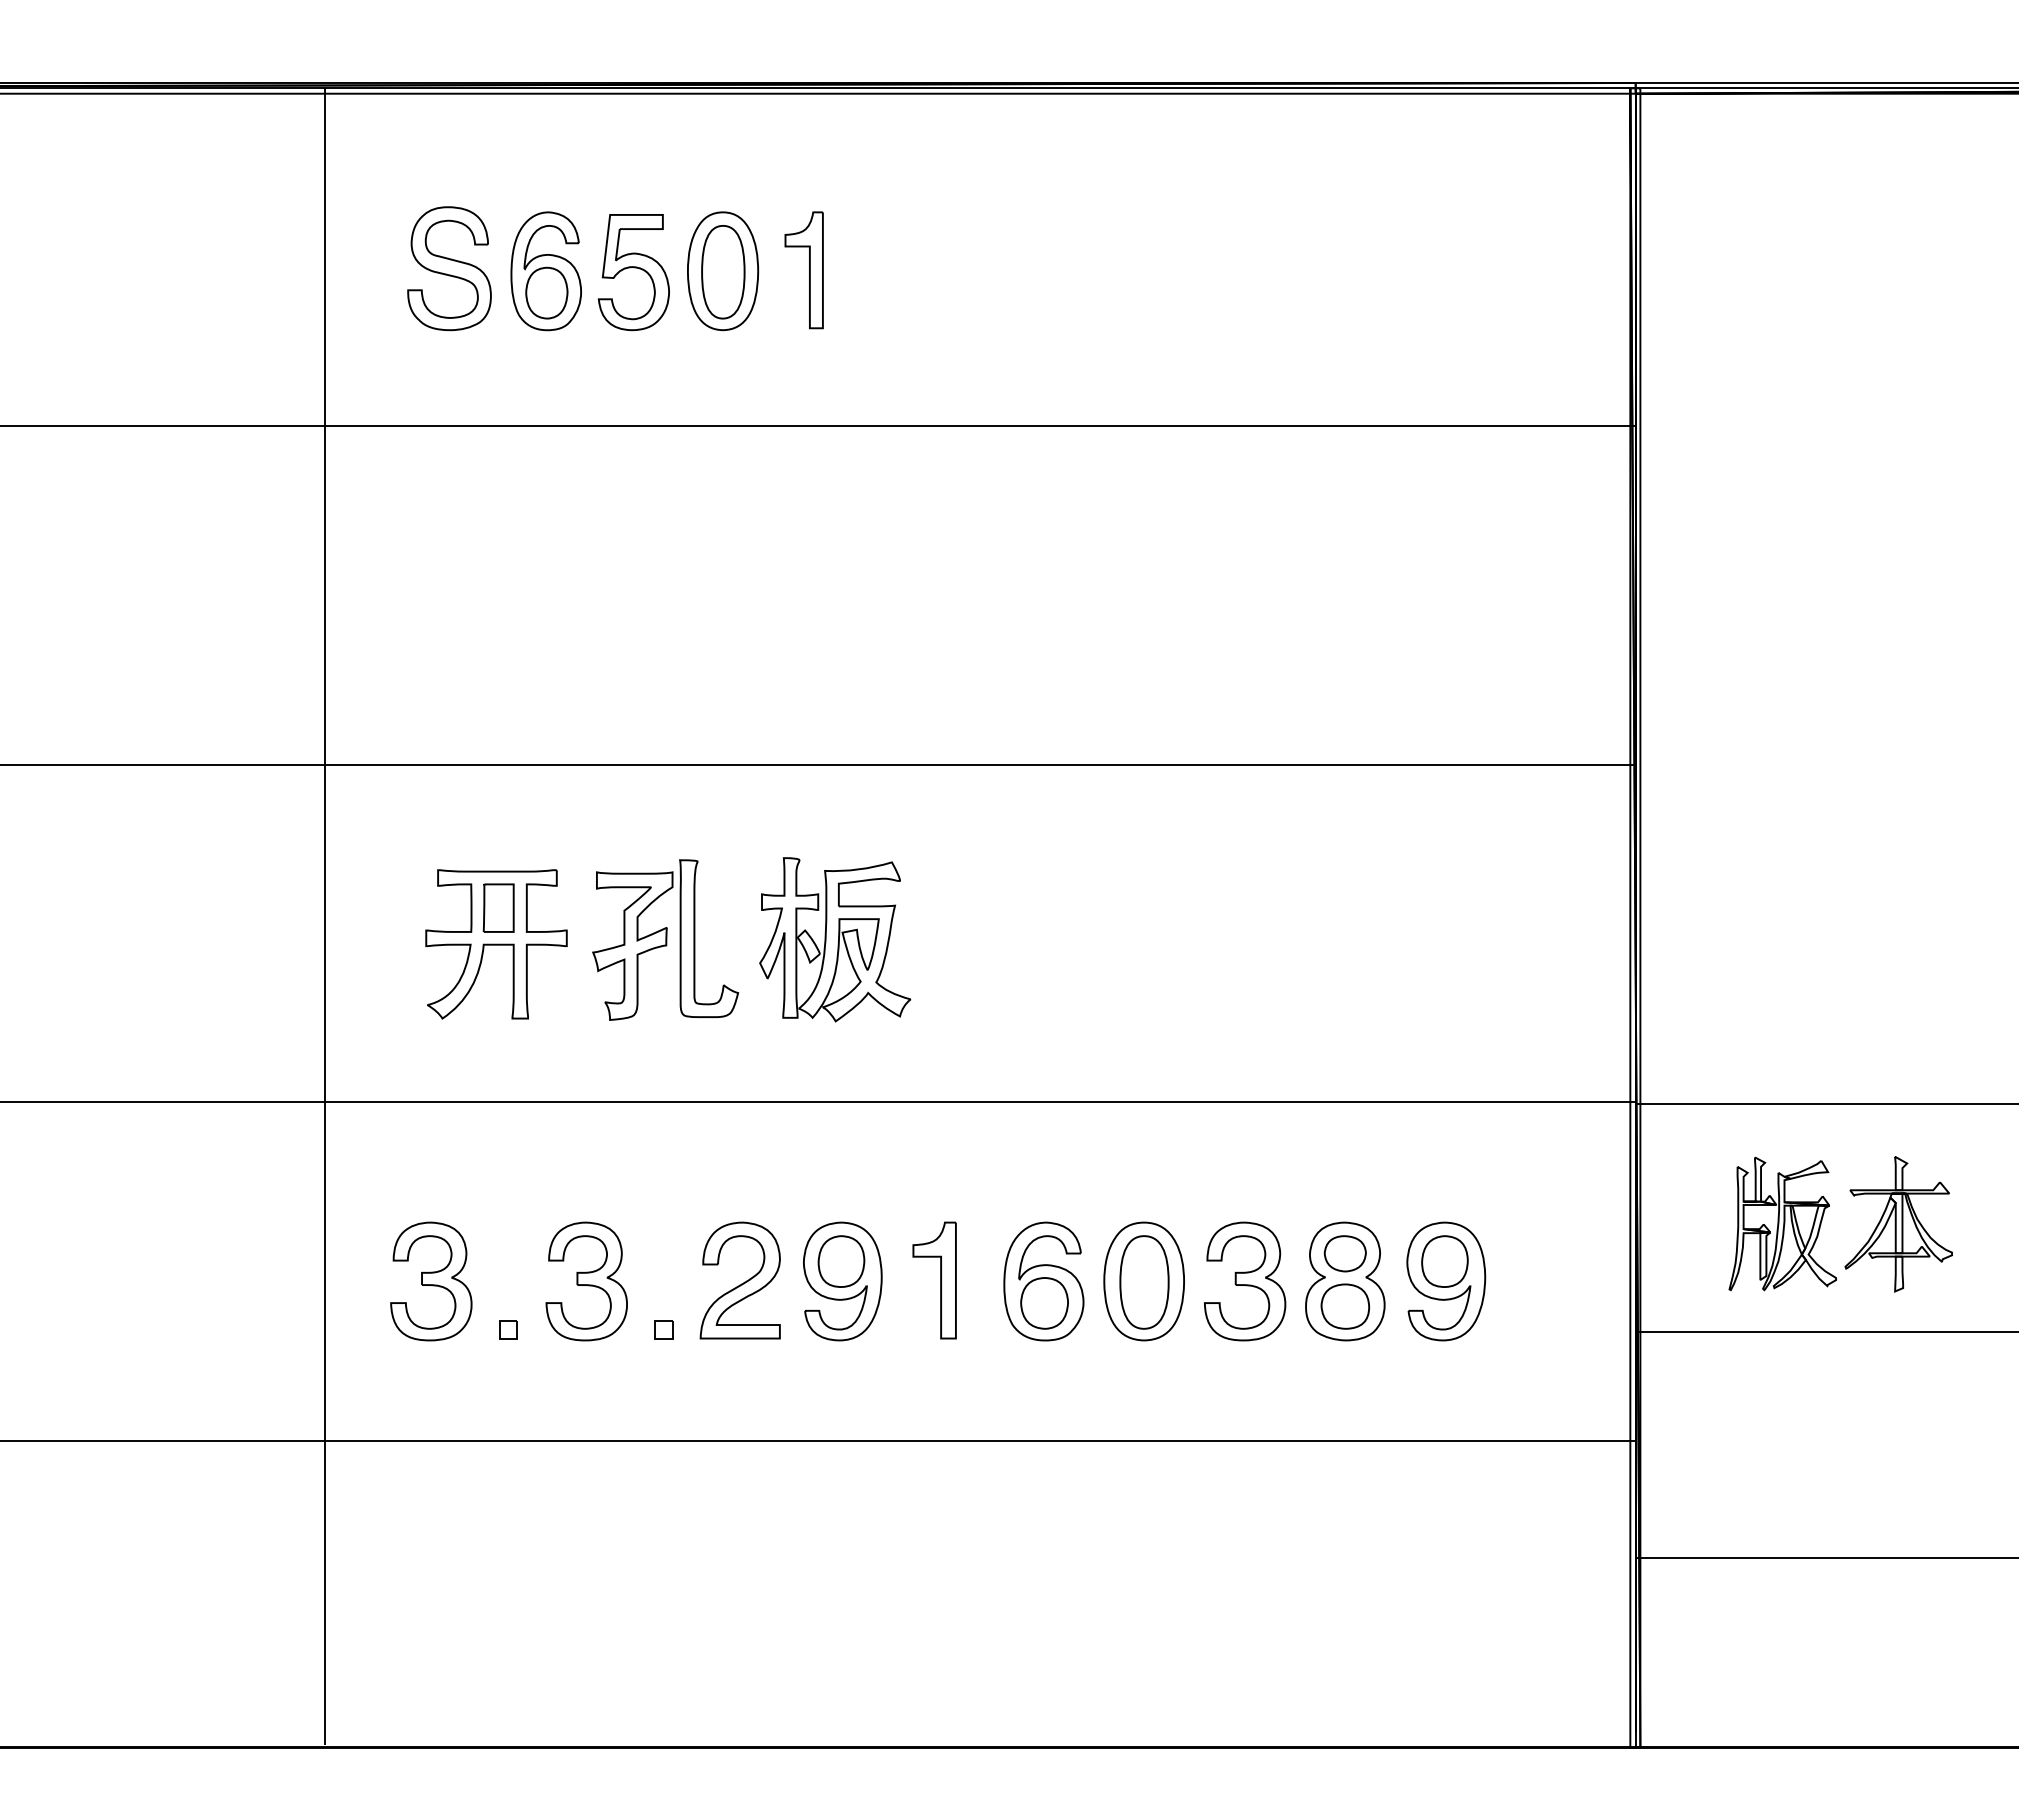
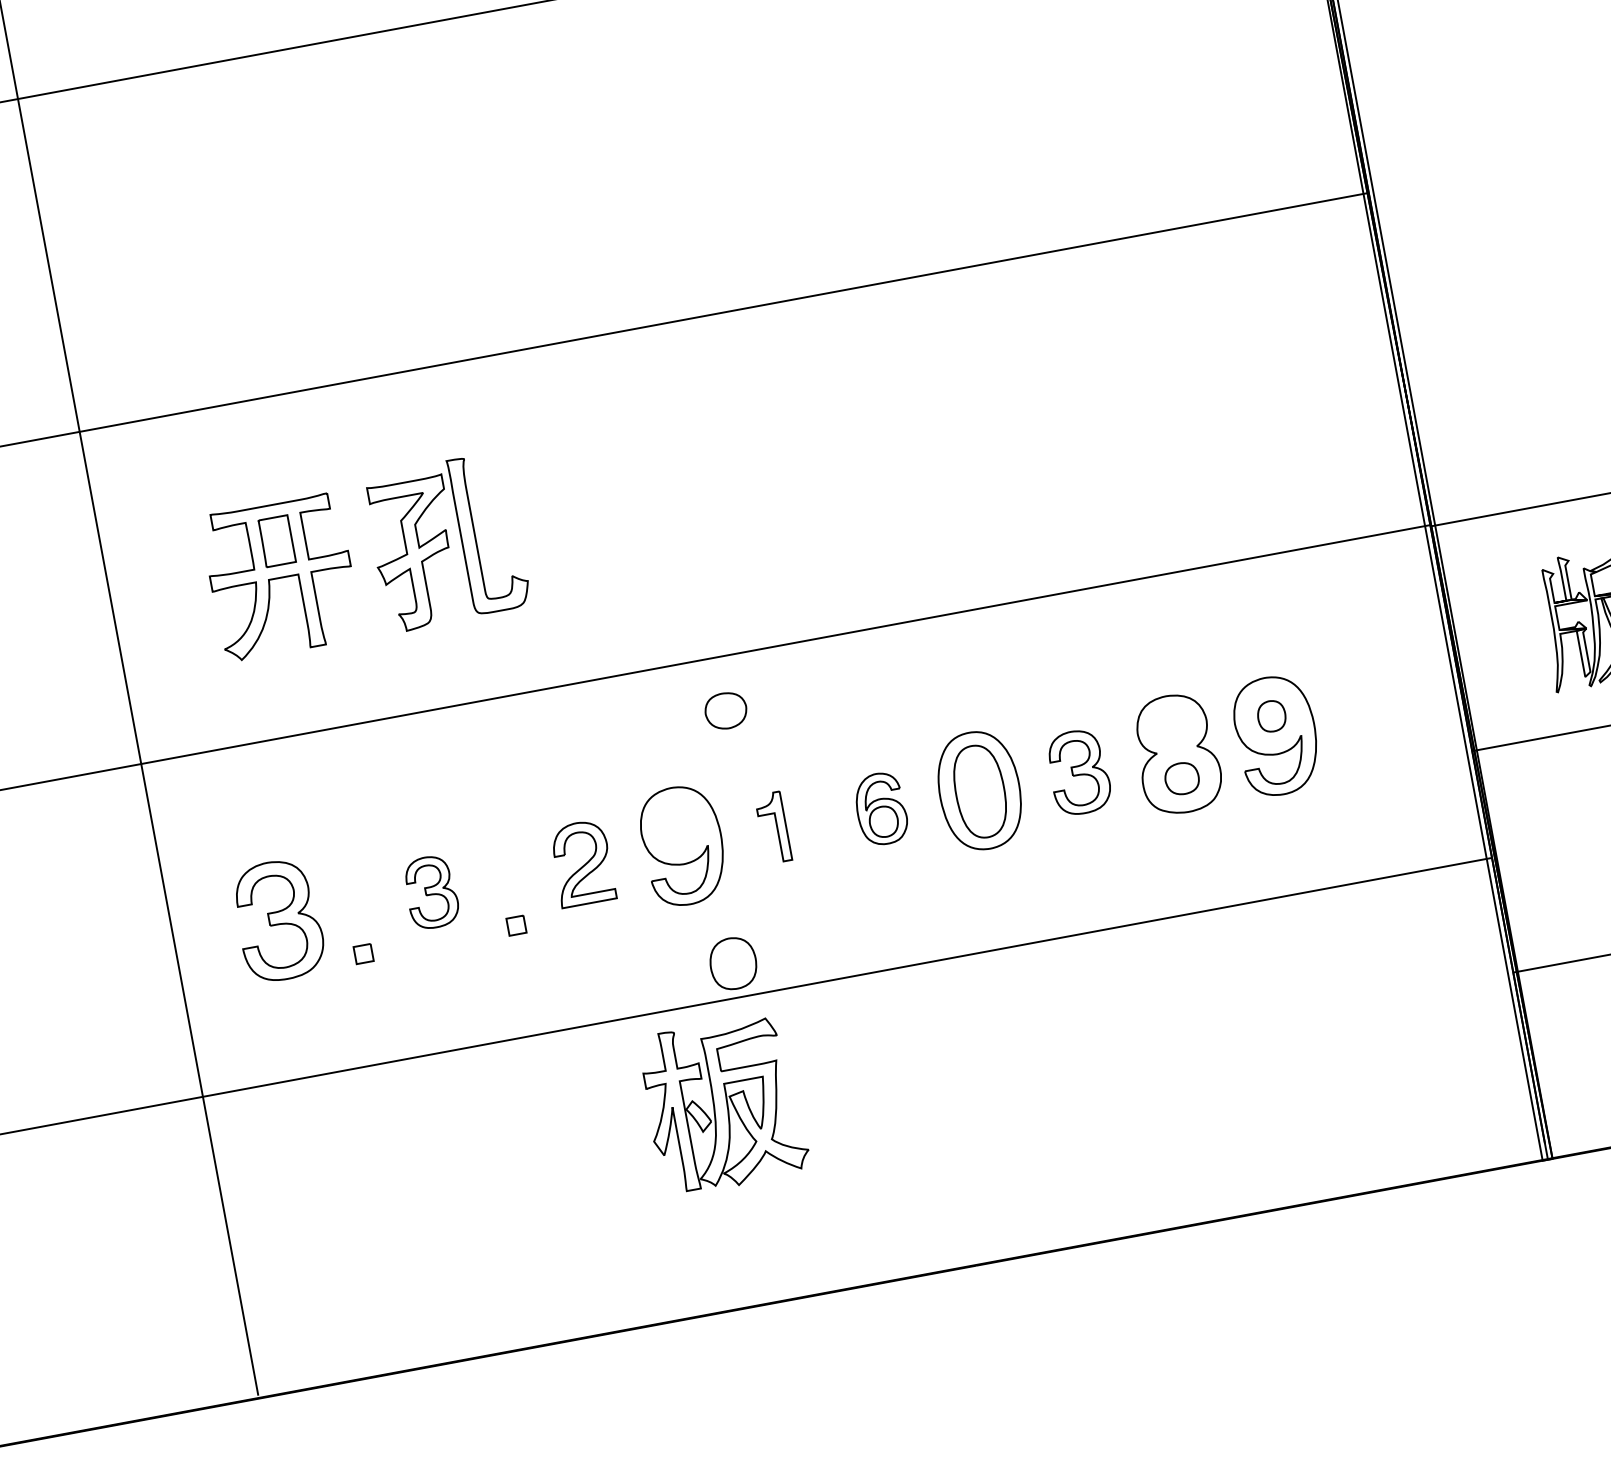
part: (835, 939) -> (723, 1104), moved
part: (1344, 1253) -> (725, 710), moved
part: (841, 1261) -> (733, 963), moved
part: (1444, 1261) -> (1271, 716), size x0.6
part: (739, 1280) -> (581, 863), size x0.7
part: (934, 1280) -> (773, 827), size x0.6
part: (586, 1281) -> (431, 892), size x0.6
part: (1043, 1281) -> (880, 809), size x0.6
part: (1245, 1281) -> (1079, 772), size x0.7
part: (1345, 1306) -> (1182, 778), size x0.7

